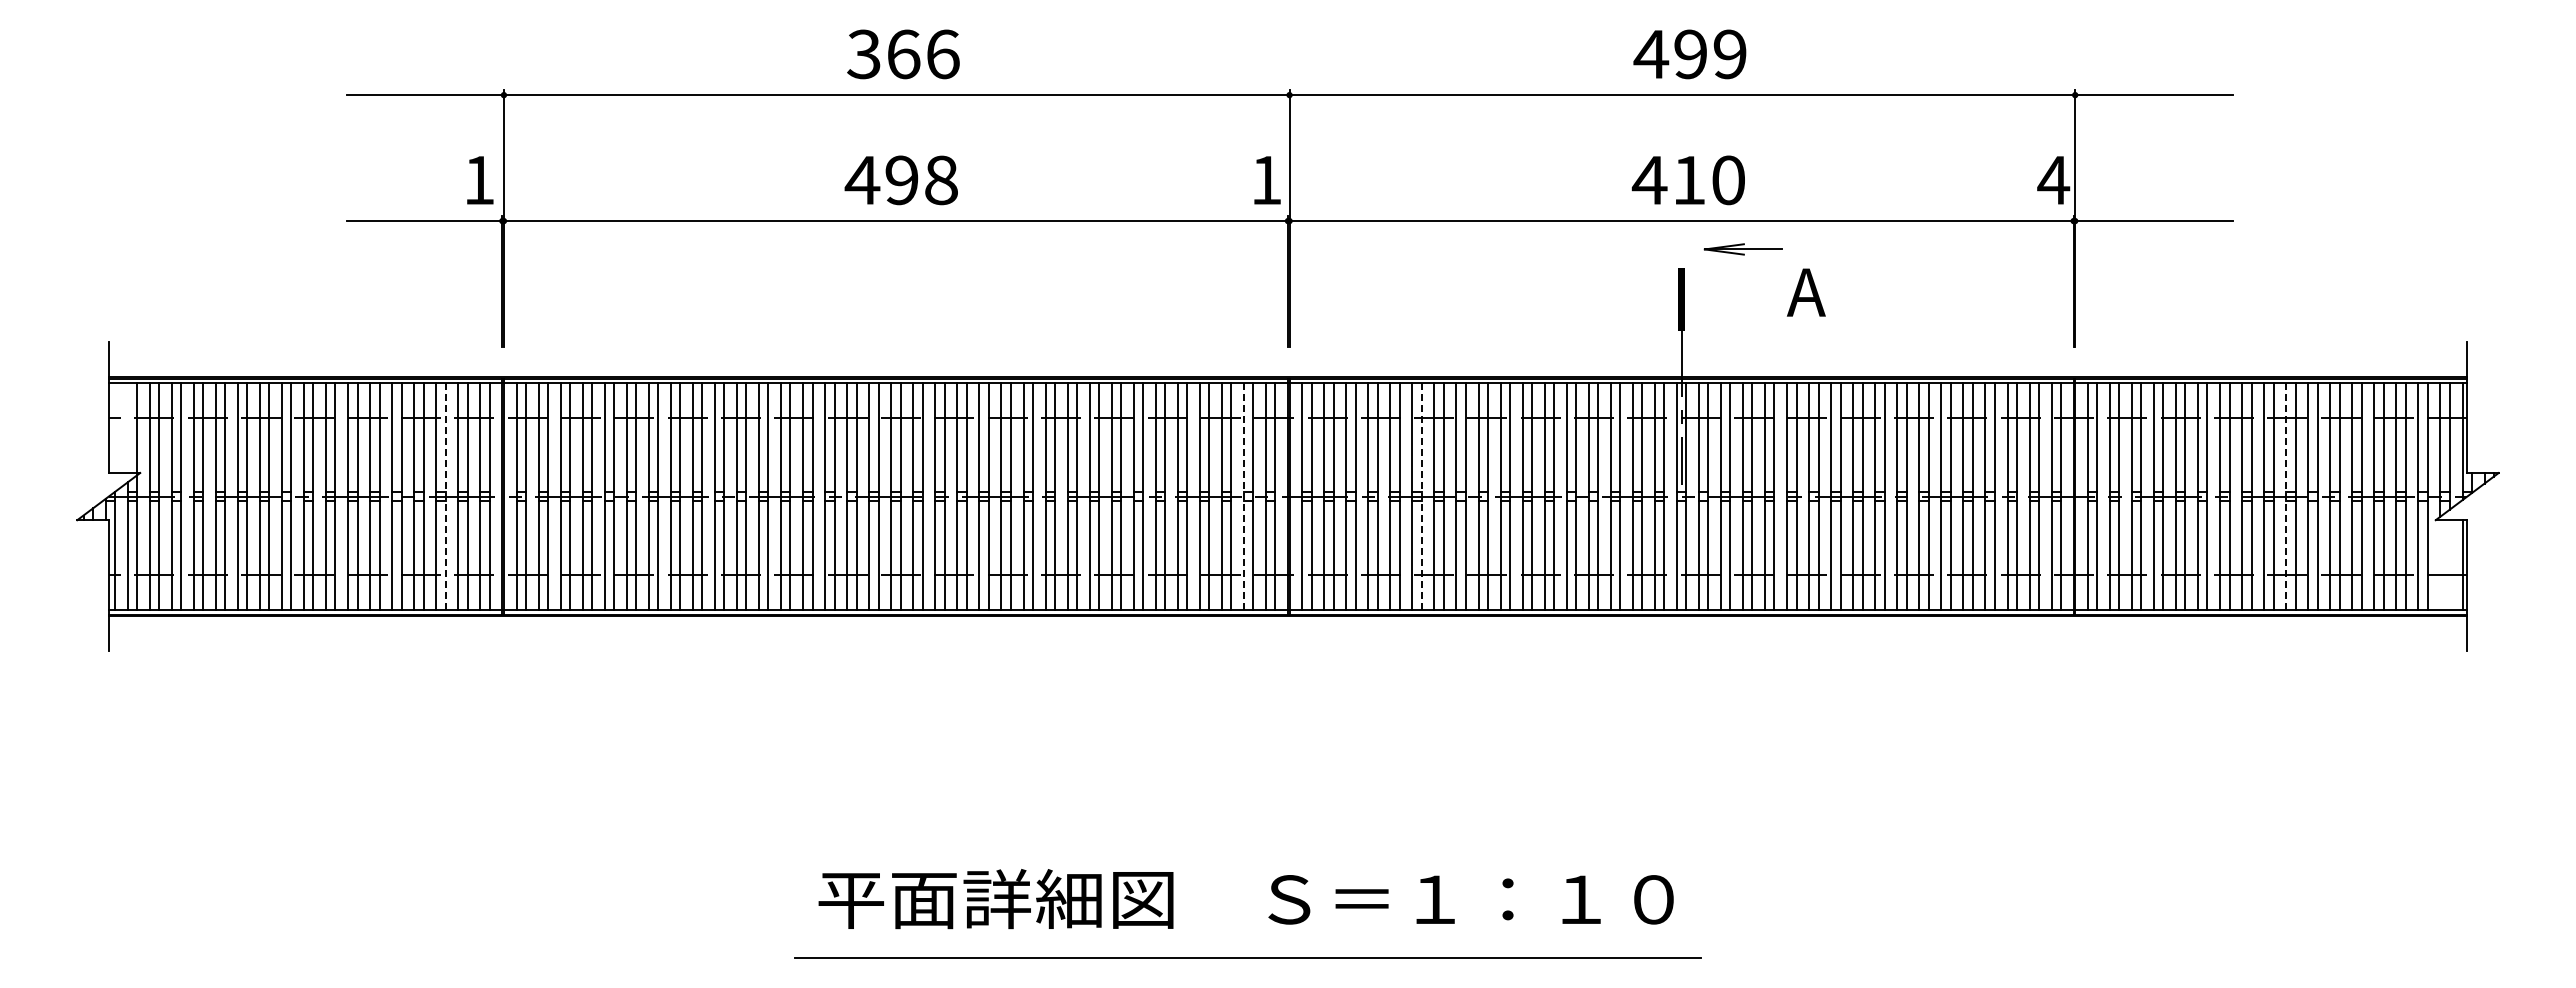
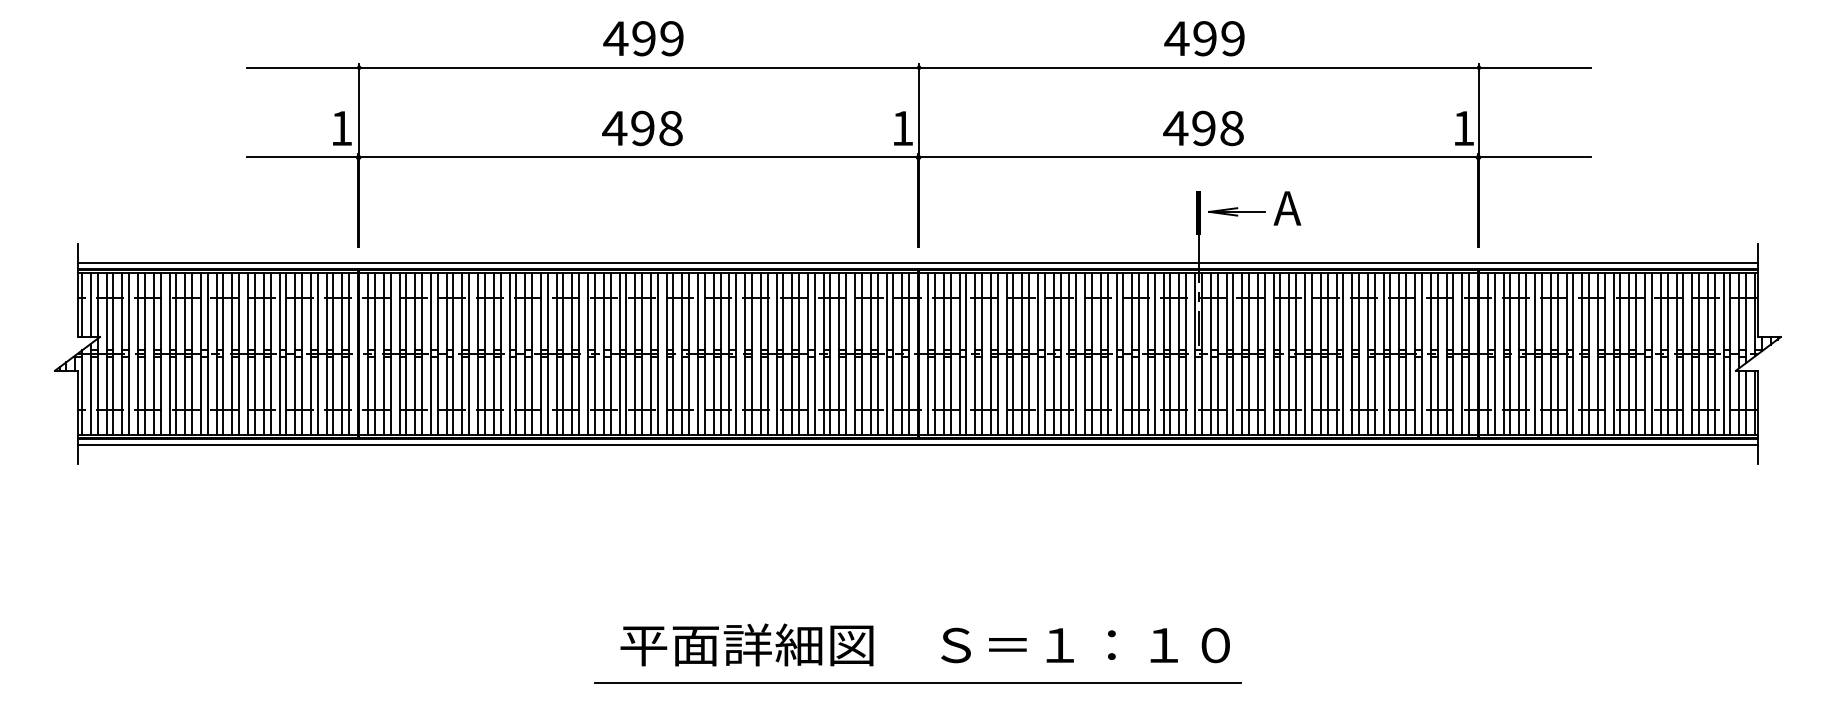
text: (902, 54) -> (643, 38), 366 -> 499
text: (1709, 180) -> (1218, 128), 410 -> 498
text: (2053, 180) -> (1463, 128), 4 -> 1
part: (1742, 249) -> (1236, 211), moved
line: (1287, 369) -> (917, 263), added
line: (115, 427) -> (82, 304), added
line: (127, 427) -> (90, 304), added
line: (445, 496) -> (317, 353), dashed -> solid
line: (1421, 496) -> (1013, 353), dashed -> solid
line: (1243, 497) -> (886, 354), dashed -> solid
line: (2286, 497) -> (1629, 354), dashed -> solid
line: (2440, 564) -> (1739, 402), added
line: (2449, 564) -> (1745, 402), added
line: (1287, 624) -> (917, 445), added
text: (1245, 899) -> (924, 645), moved
line: (1247, 957) -> (917, 682), moved

